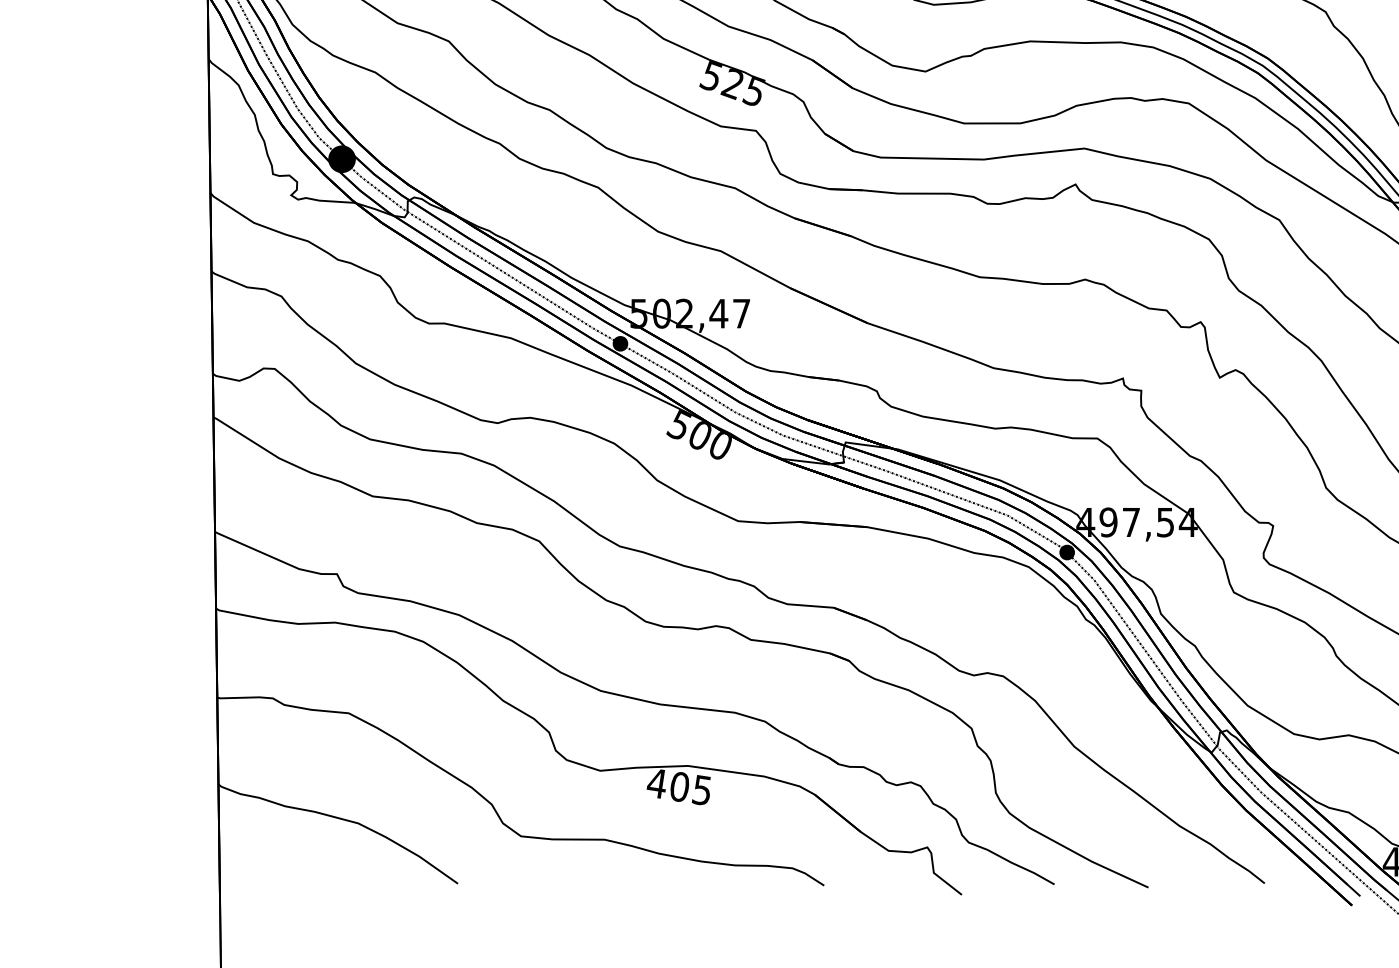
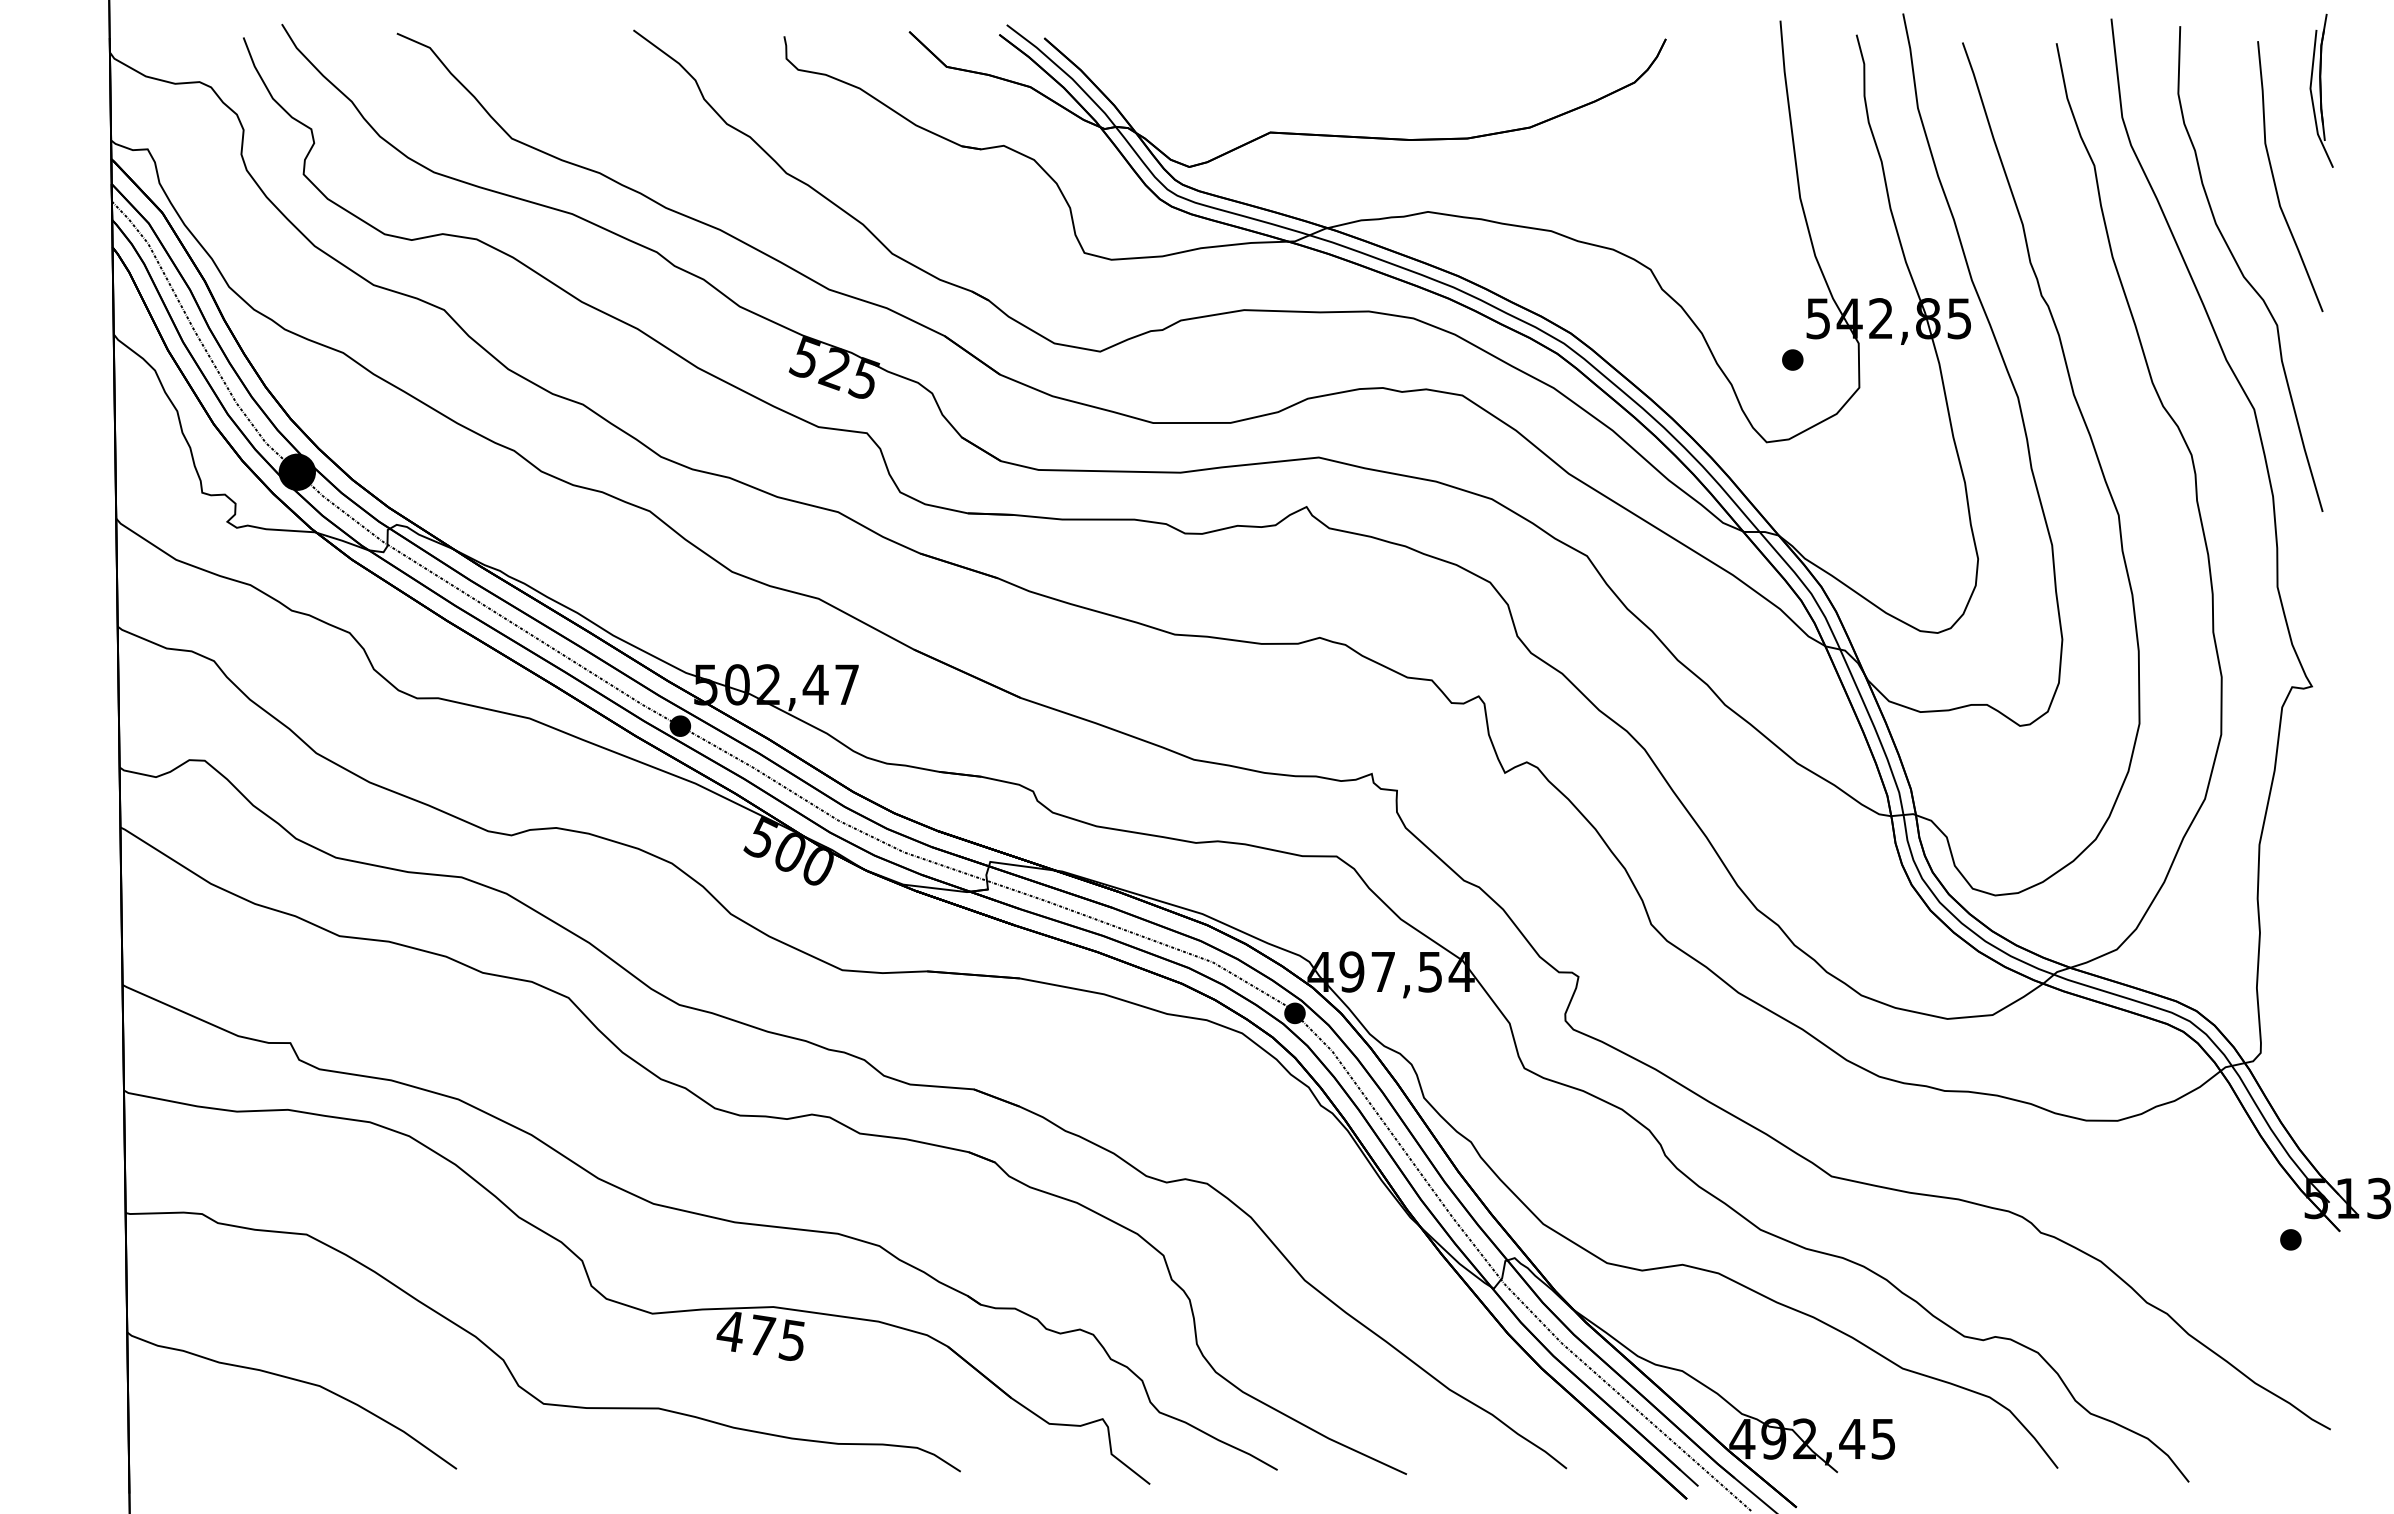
text: (680, 786) -> (762, 1335), 405 -> 475

